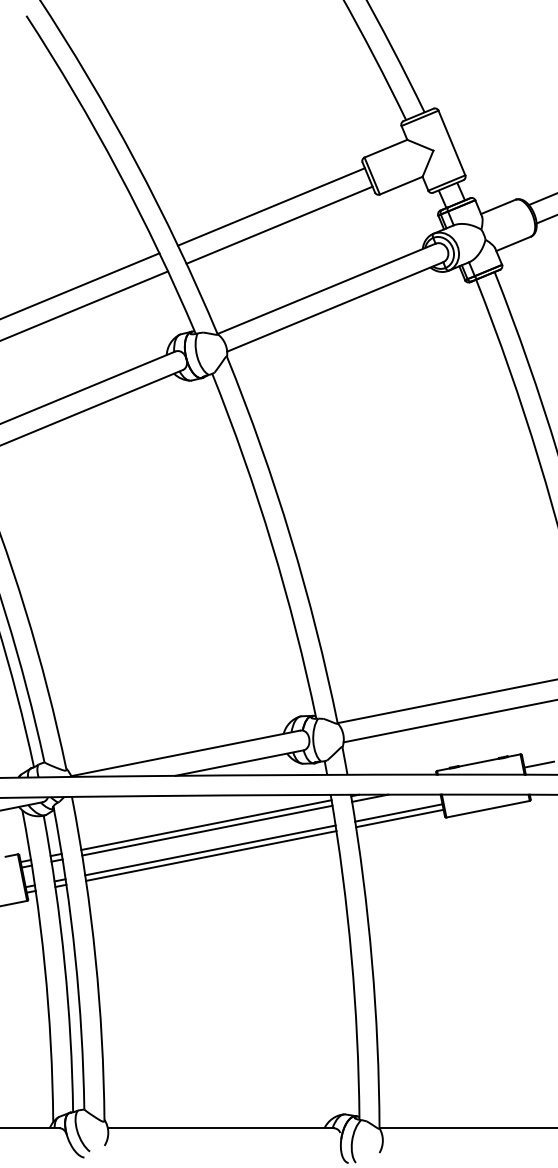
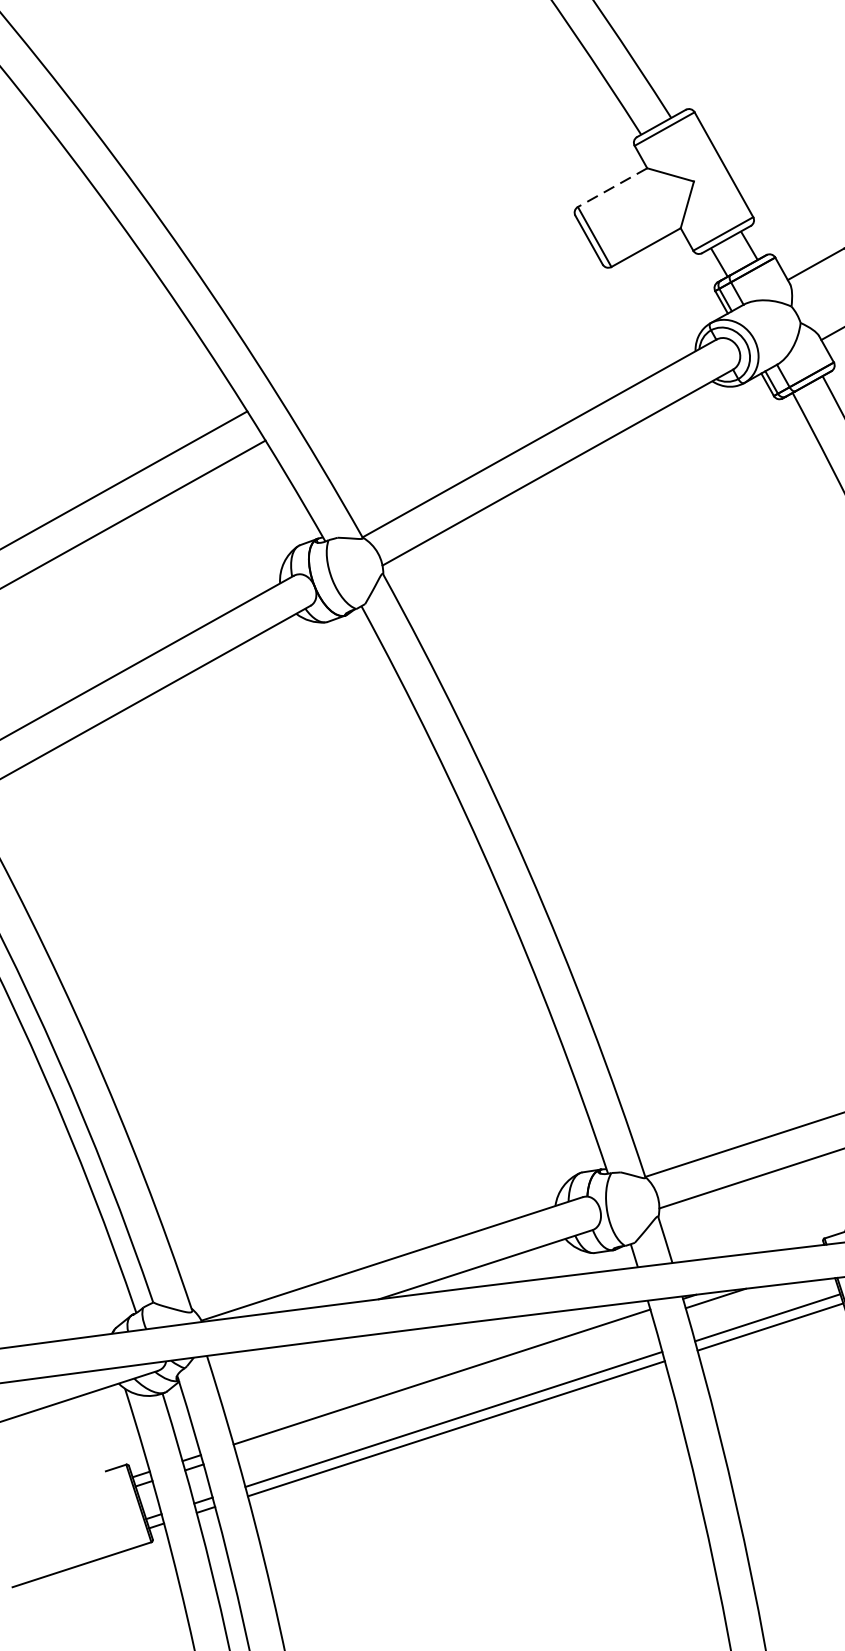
line: (385, 148) -> (611, 187), solid -> dashed
line: (271, 206) -> (428, 309), removed
line: (279, 224) -> (446, 338), removed
line: (207, 830) -> (444, 1386), removed

